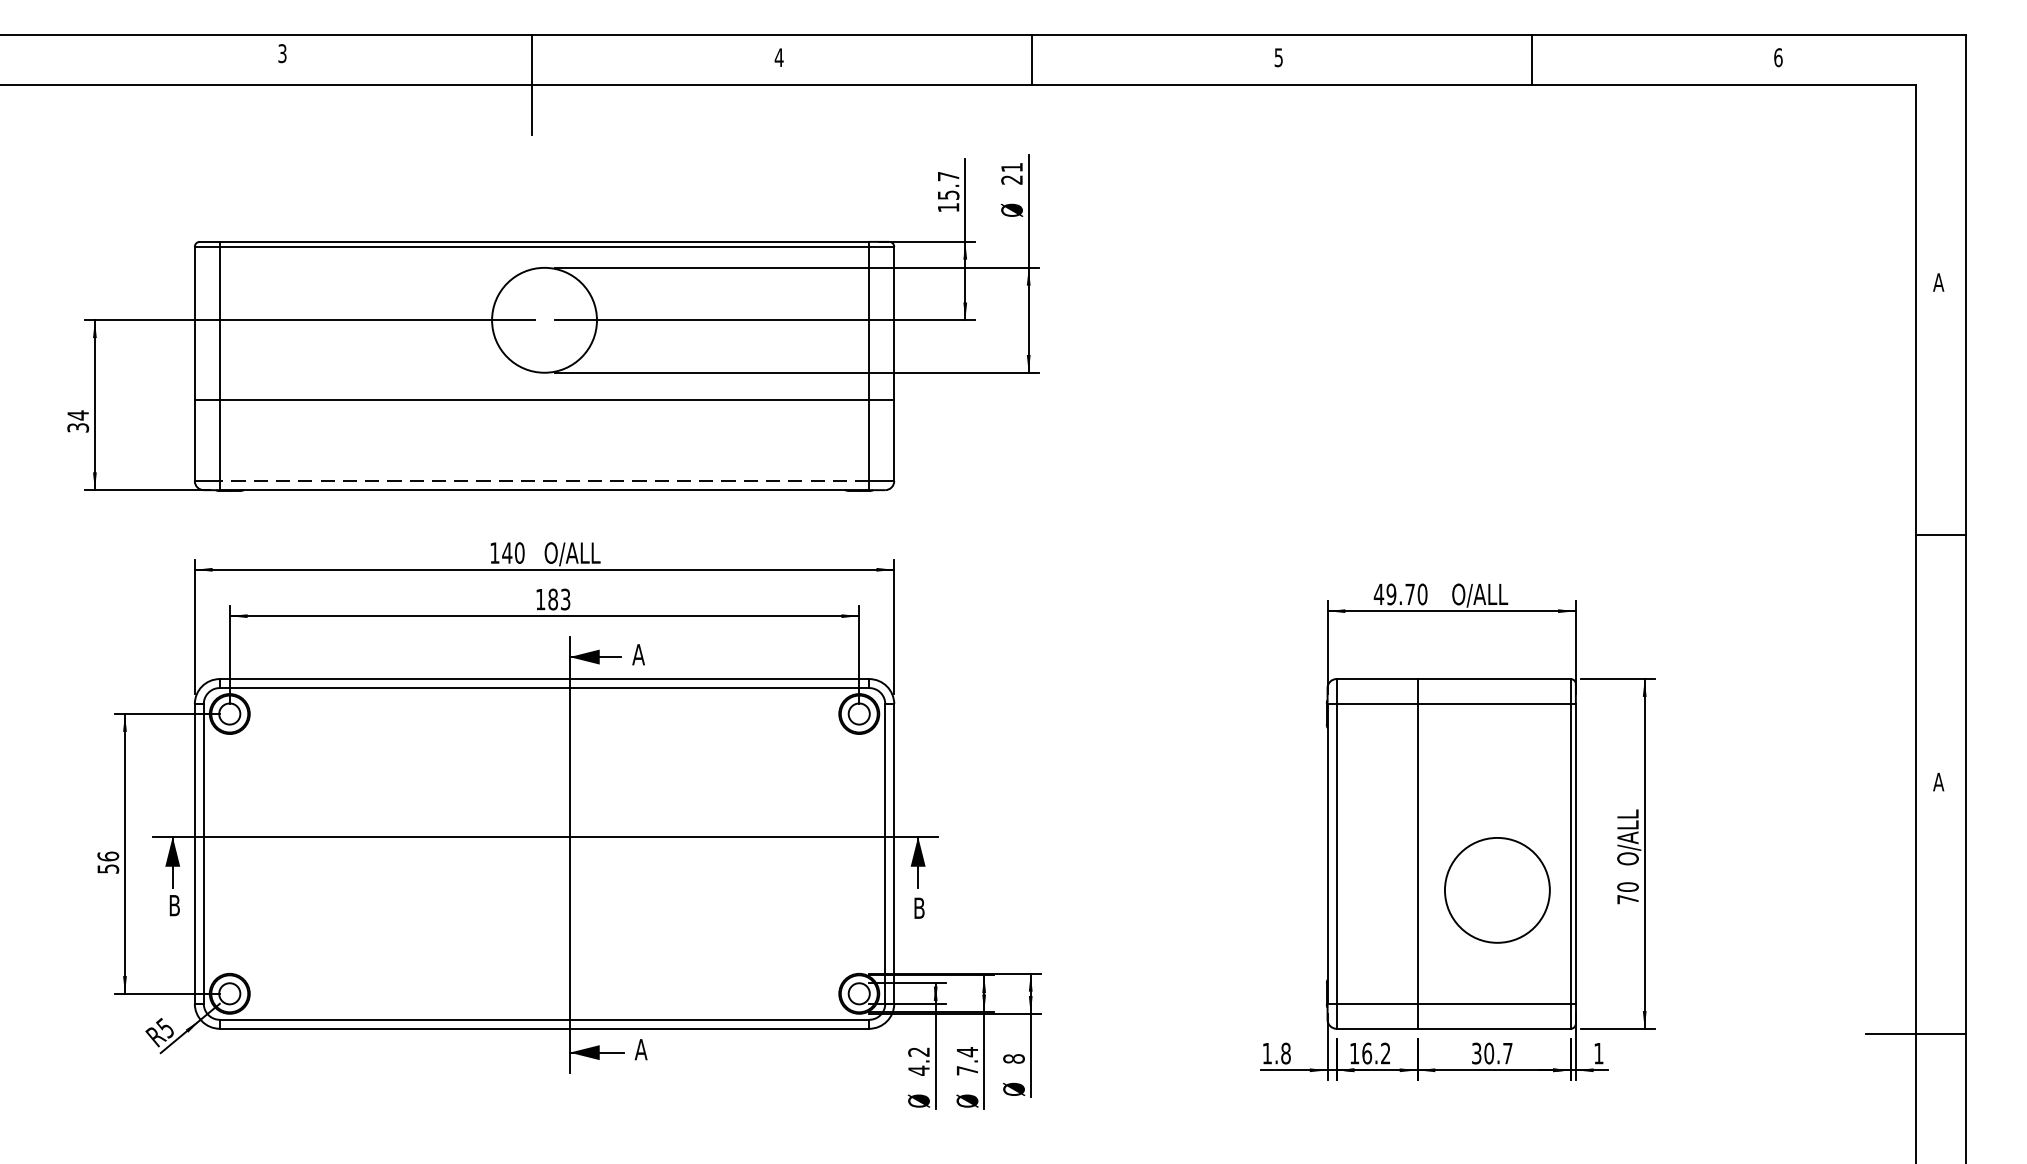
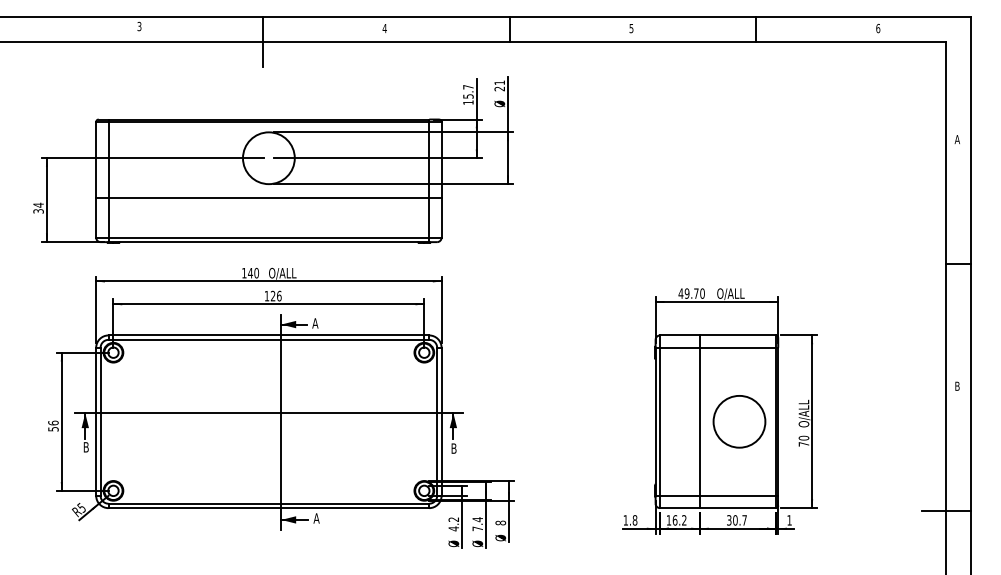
line: (543, 480) -> (268, 237), dashed -> solid
text: (557, 598) -> (275, 295), 183 -> 126
text: (1938, 780) -> (957, 385), A -> B
circle: (1497, 889) -> (739, 421), moved

